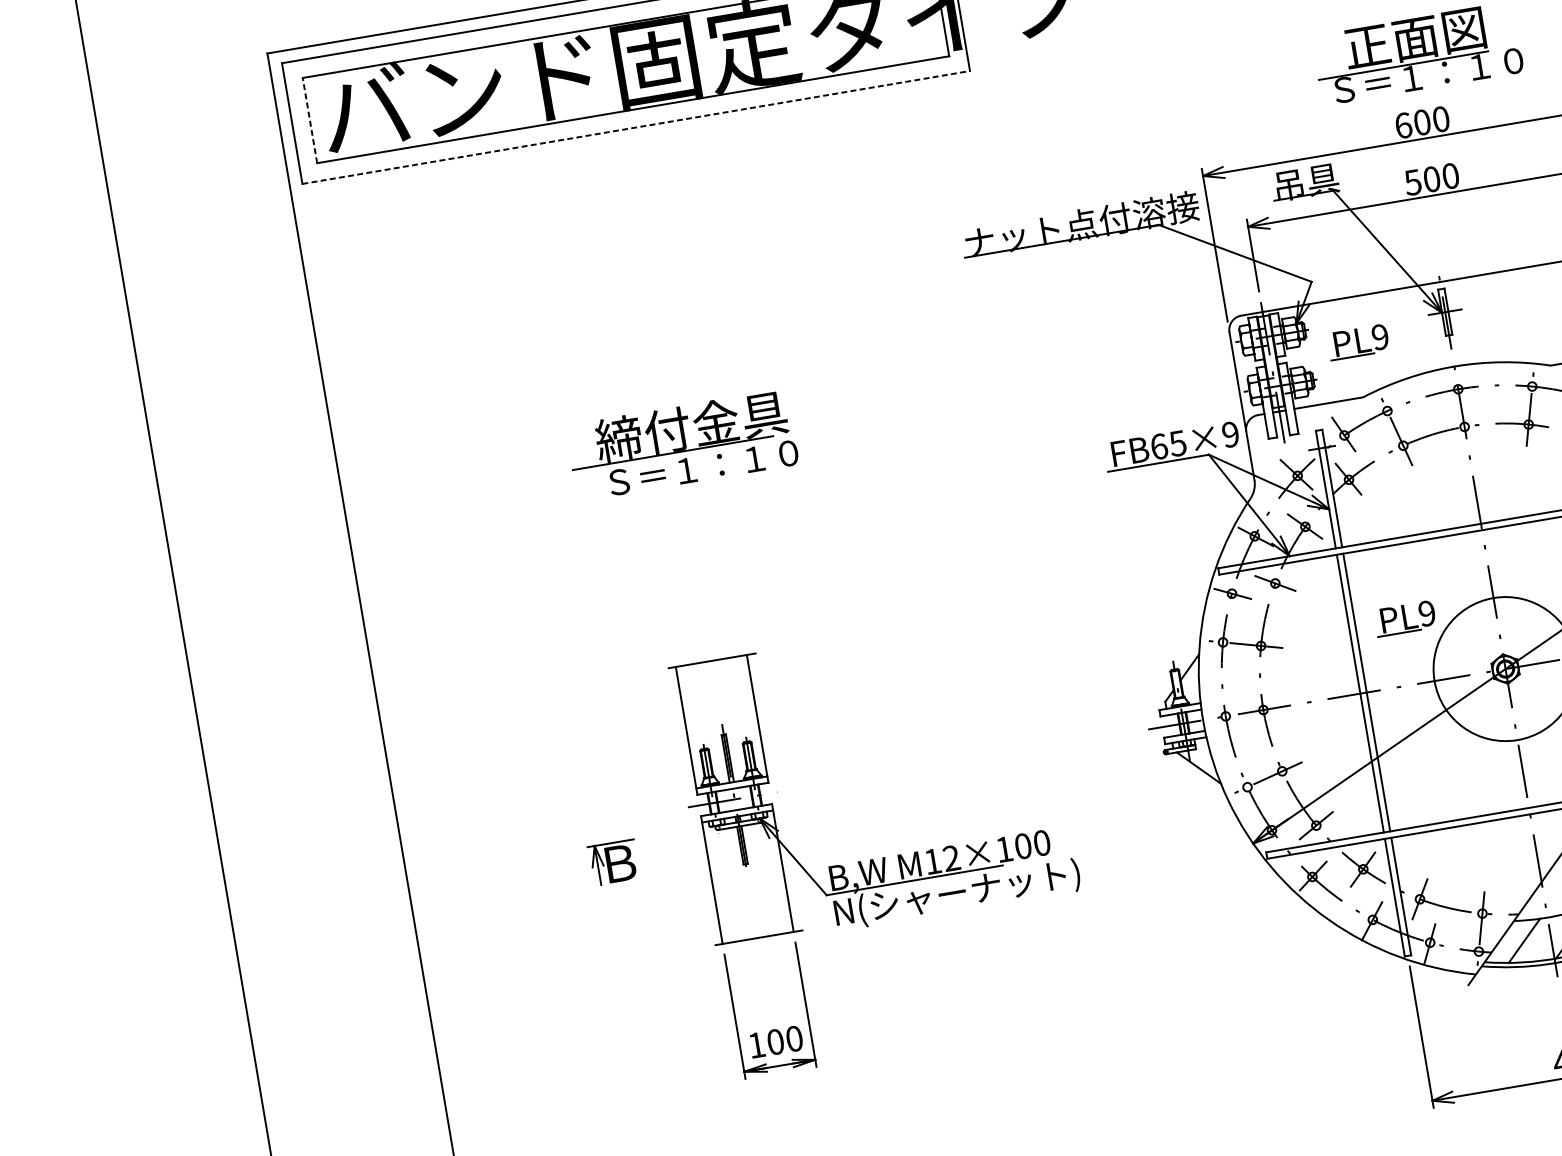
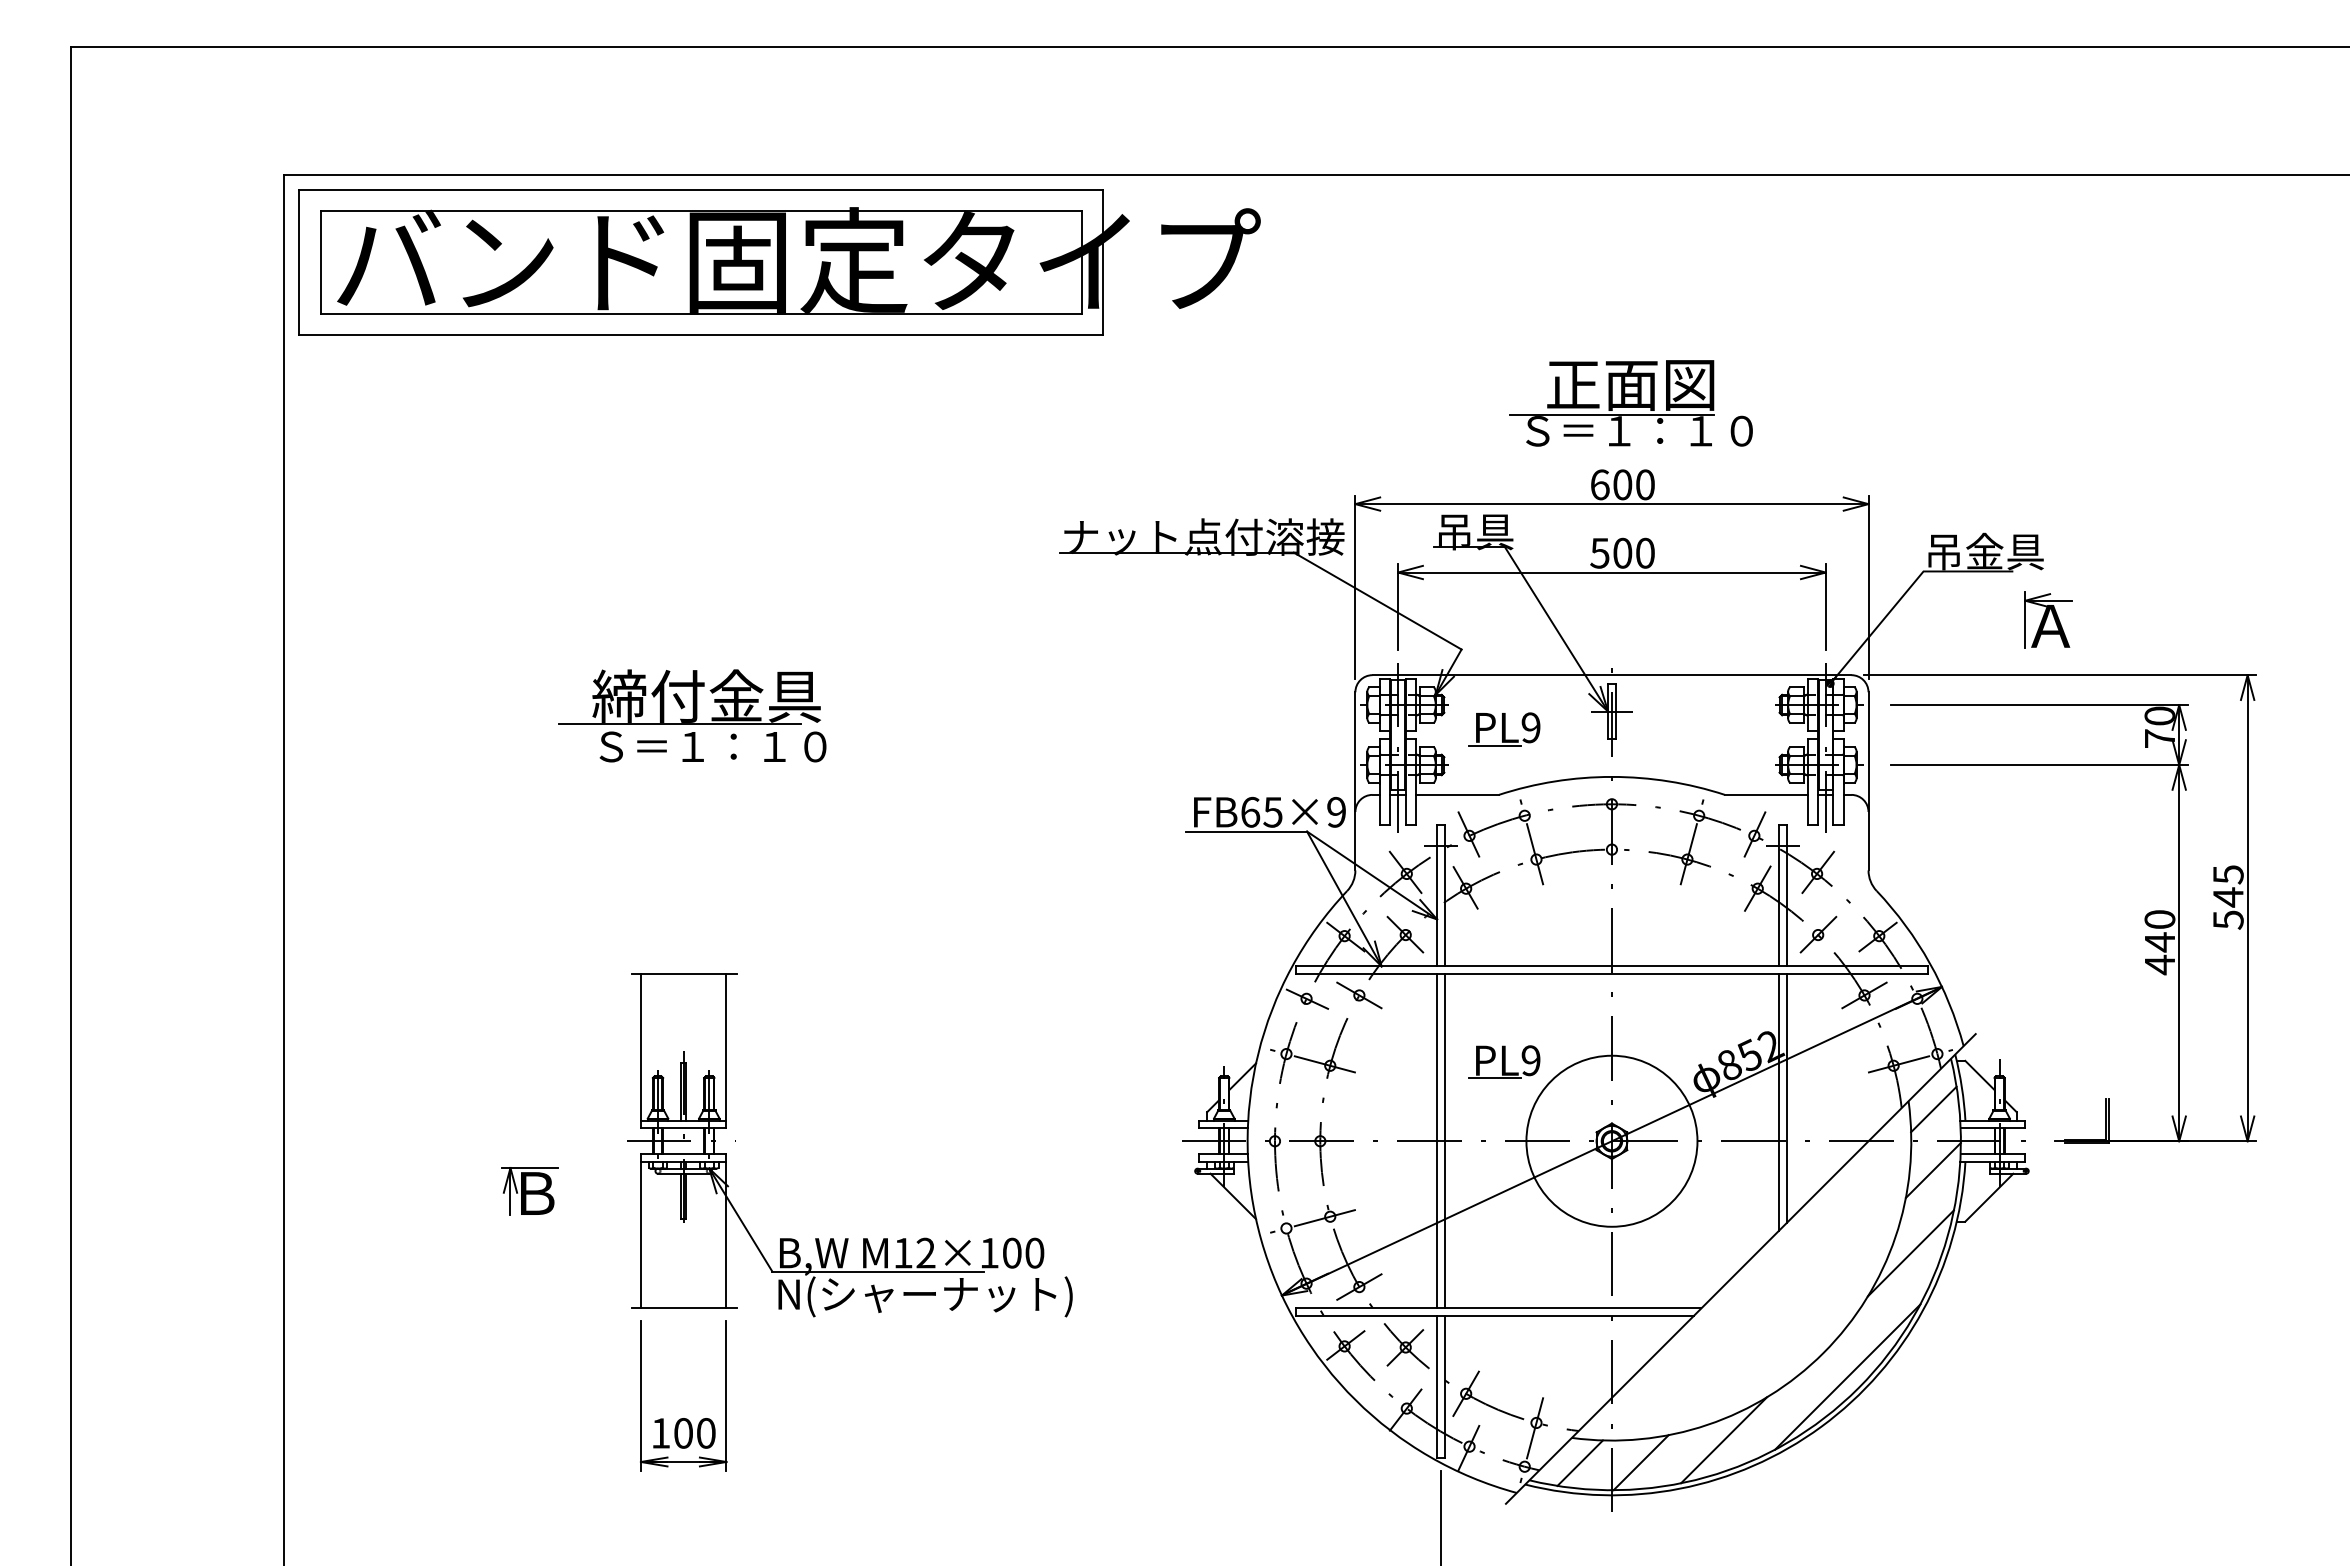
line: (309, 119) -> (320, 261), dashed -> solid
line: (636, 127) -> (701, 335), dashed -> solid

